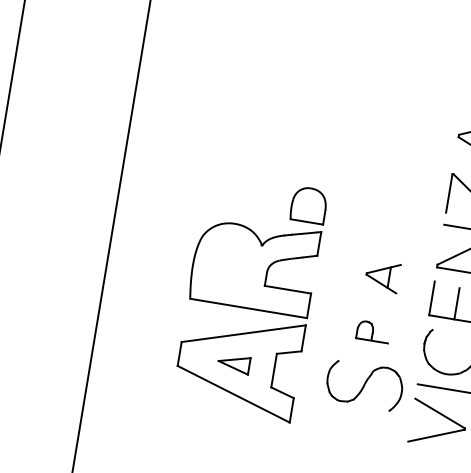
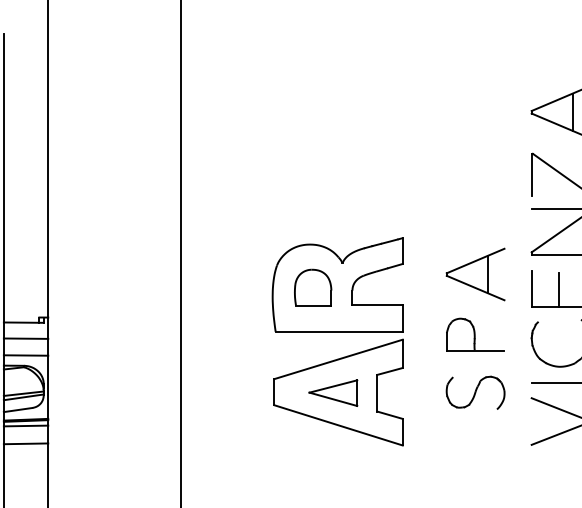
part: (309, 204) -> (313, 287), moved
part: (382, 276) -> (475, 274), size x1.67
part: (373, 331) -> (475, 334), size x1.67
part: (234, 363) -> (333, 392), size x1.43
part: (364, 384) -> (475, 392), size x0.71

